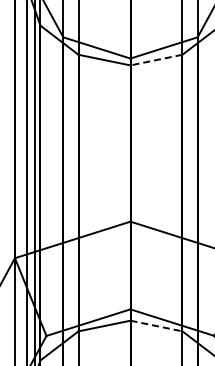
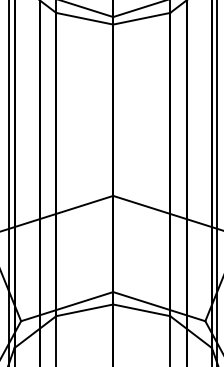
line: (156, 60) -> (141, 19), dashed -> solid
line: (156, 326) -> (141, 310), dashed -> solid

